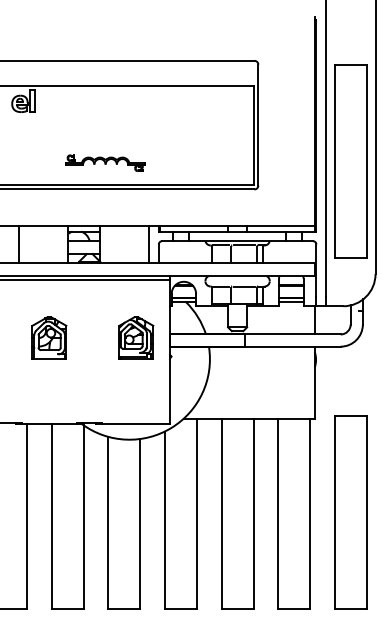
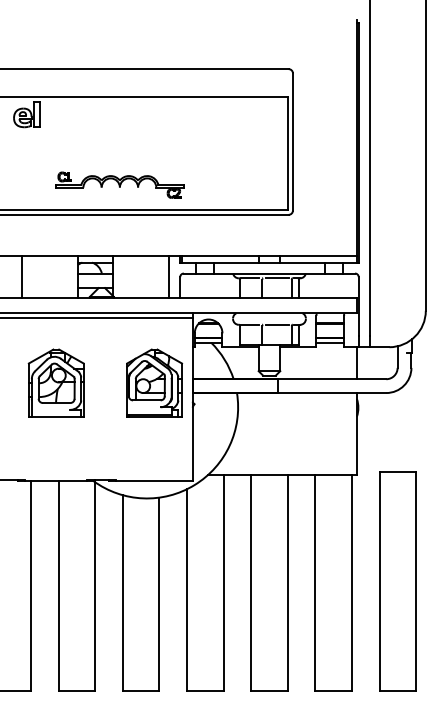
part: (350, 161) -> (397, 183), removed
part: (105, 162) -> (119, 184), size x1.43
part: (48, 337) -> (55, 382), size x1.43
part: (136, 337) -> (154, 382), size x1.43

